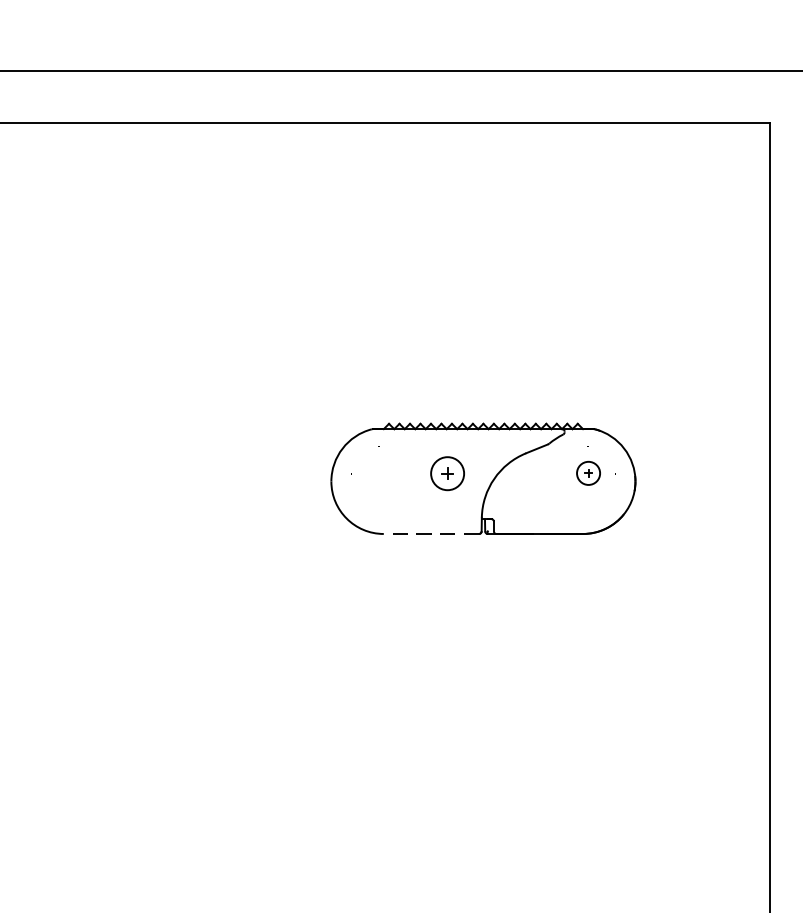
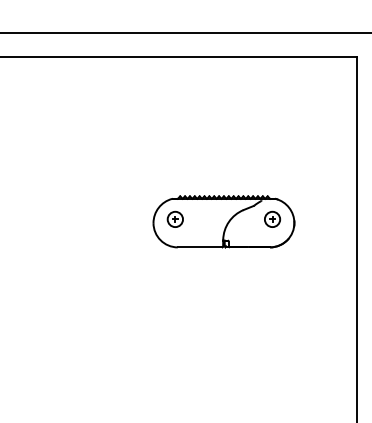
part: (445, 471) -> (174, 218), moved
part: (588, 471) -> (272, 218), size x1.43
line: (430, 534) -> (199, 247), dashed -> solid

